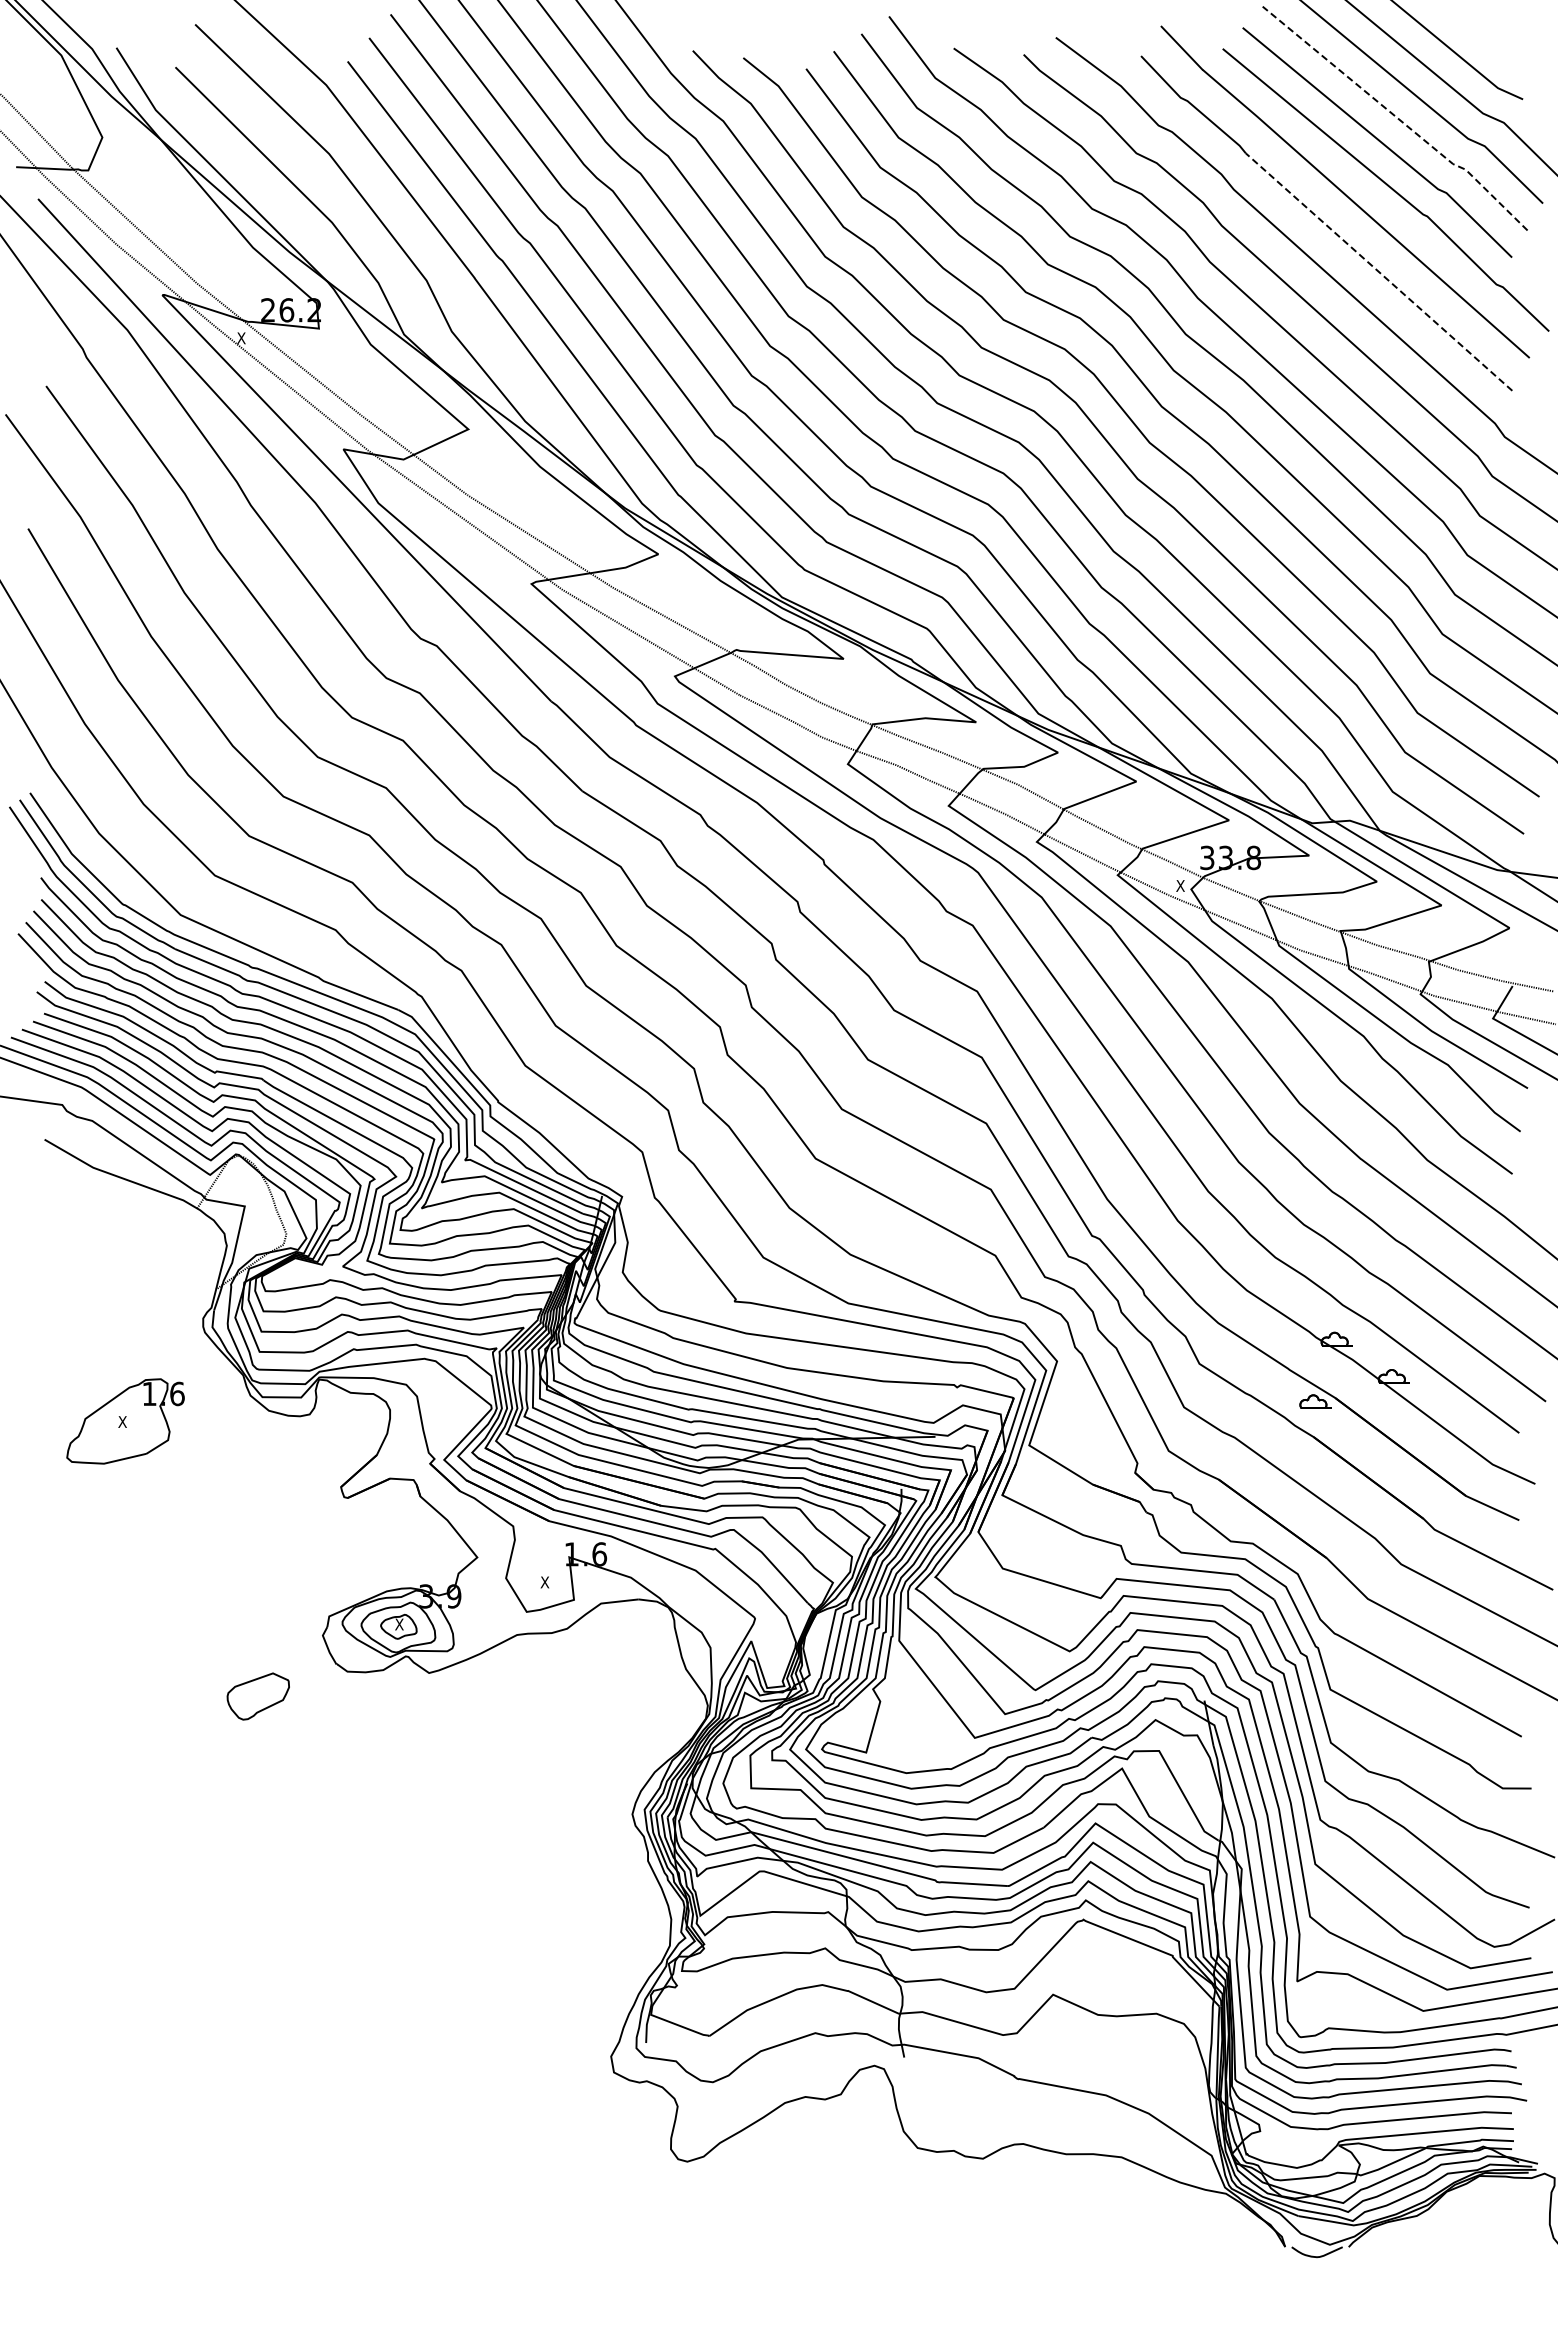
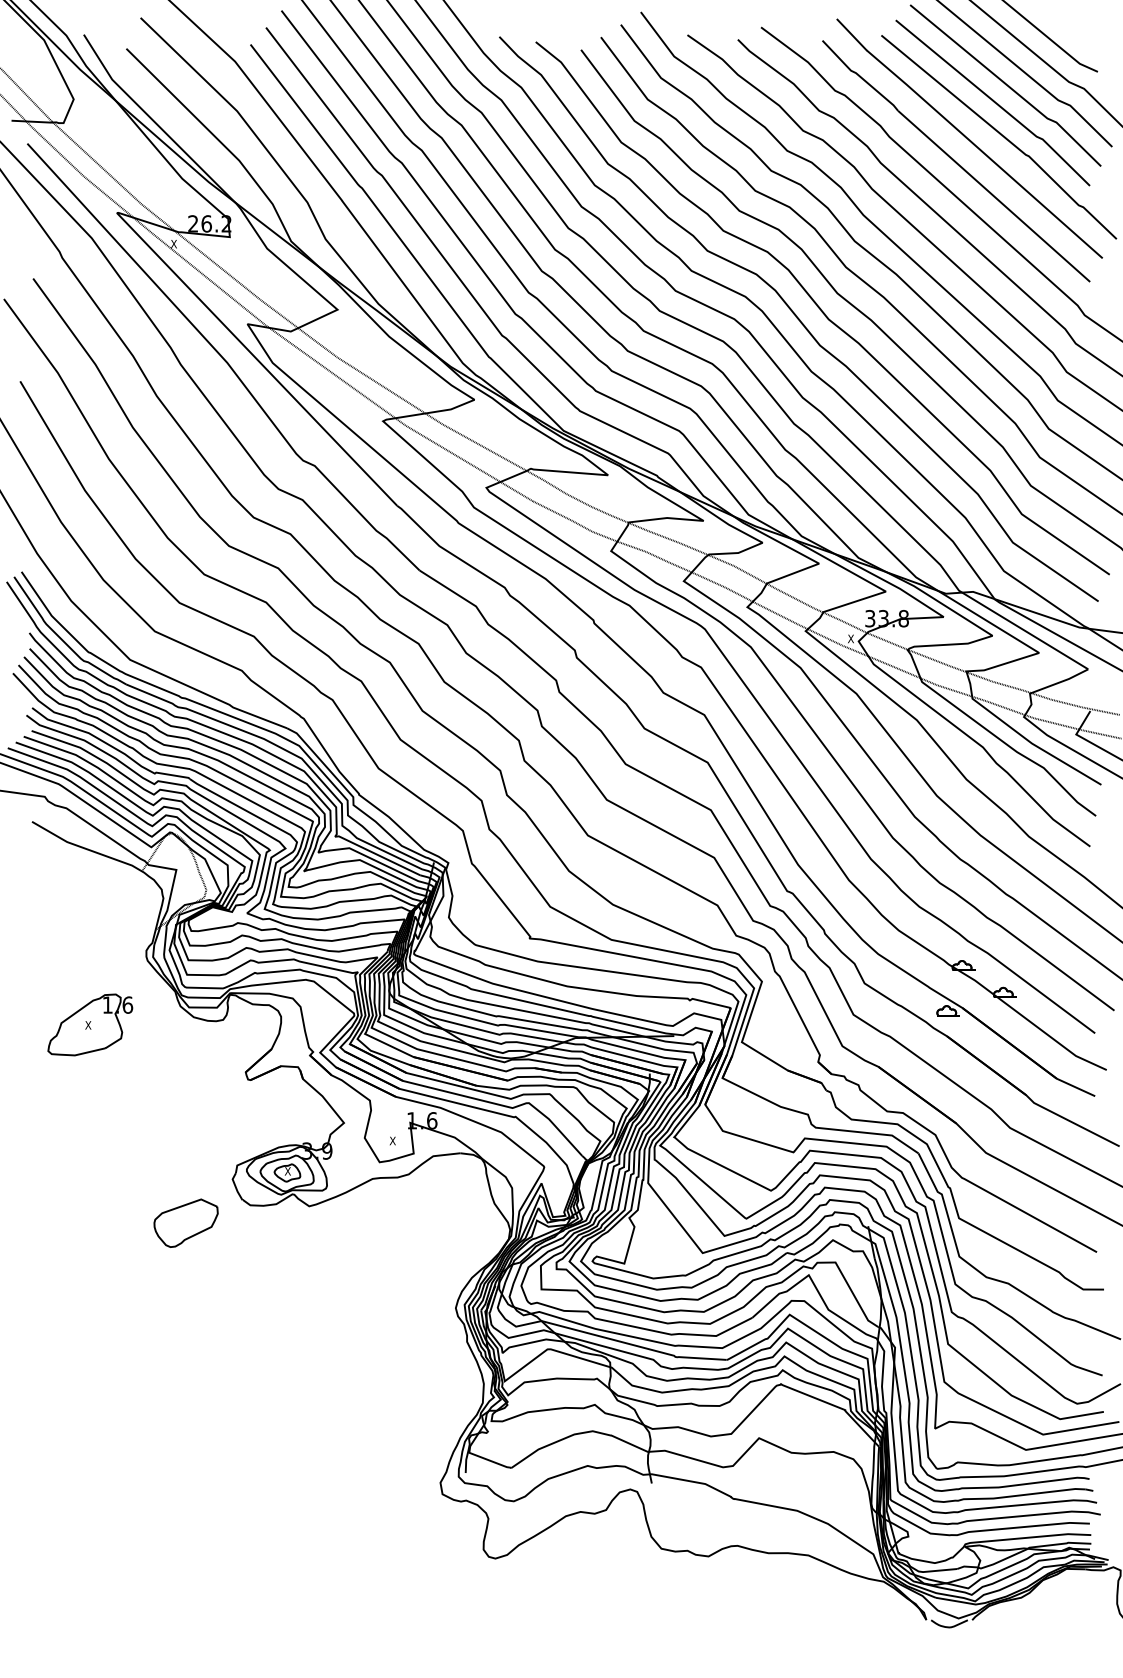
line: (1397, 117) -> (1007, 84), dashed -> solid
line: (1378, 271) -> (993, 195), dashed -> solid
part: (258, 1696) -> (186, 1223), size x1.43

